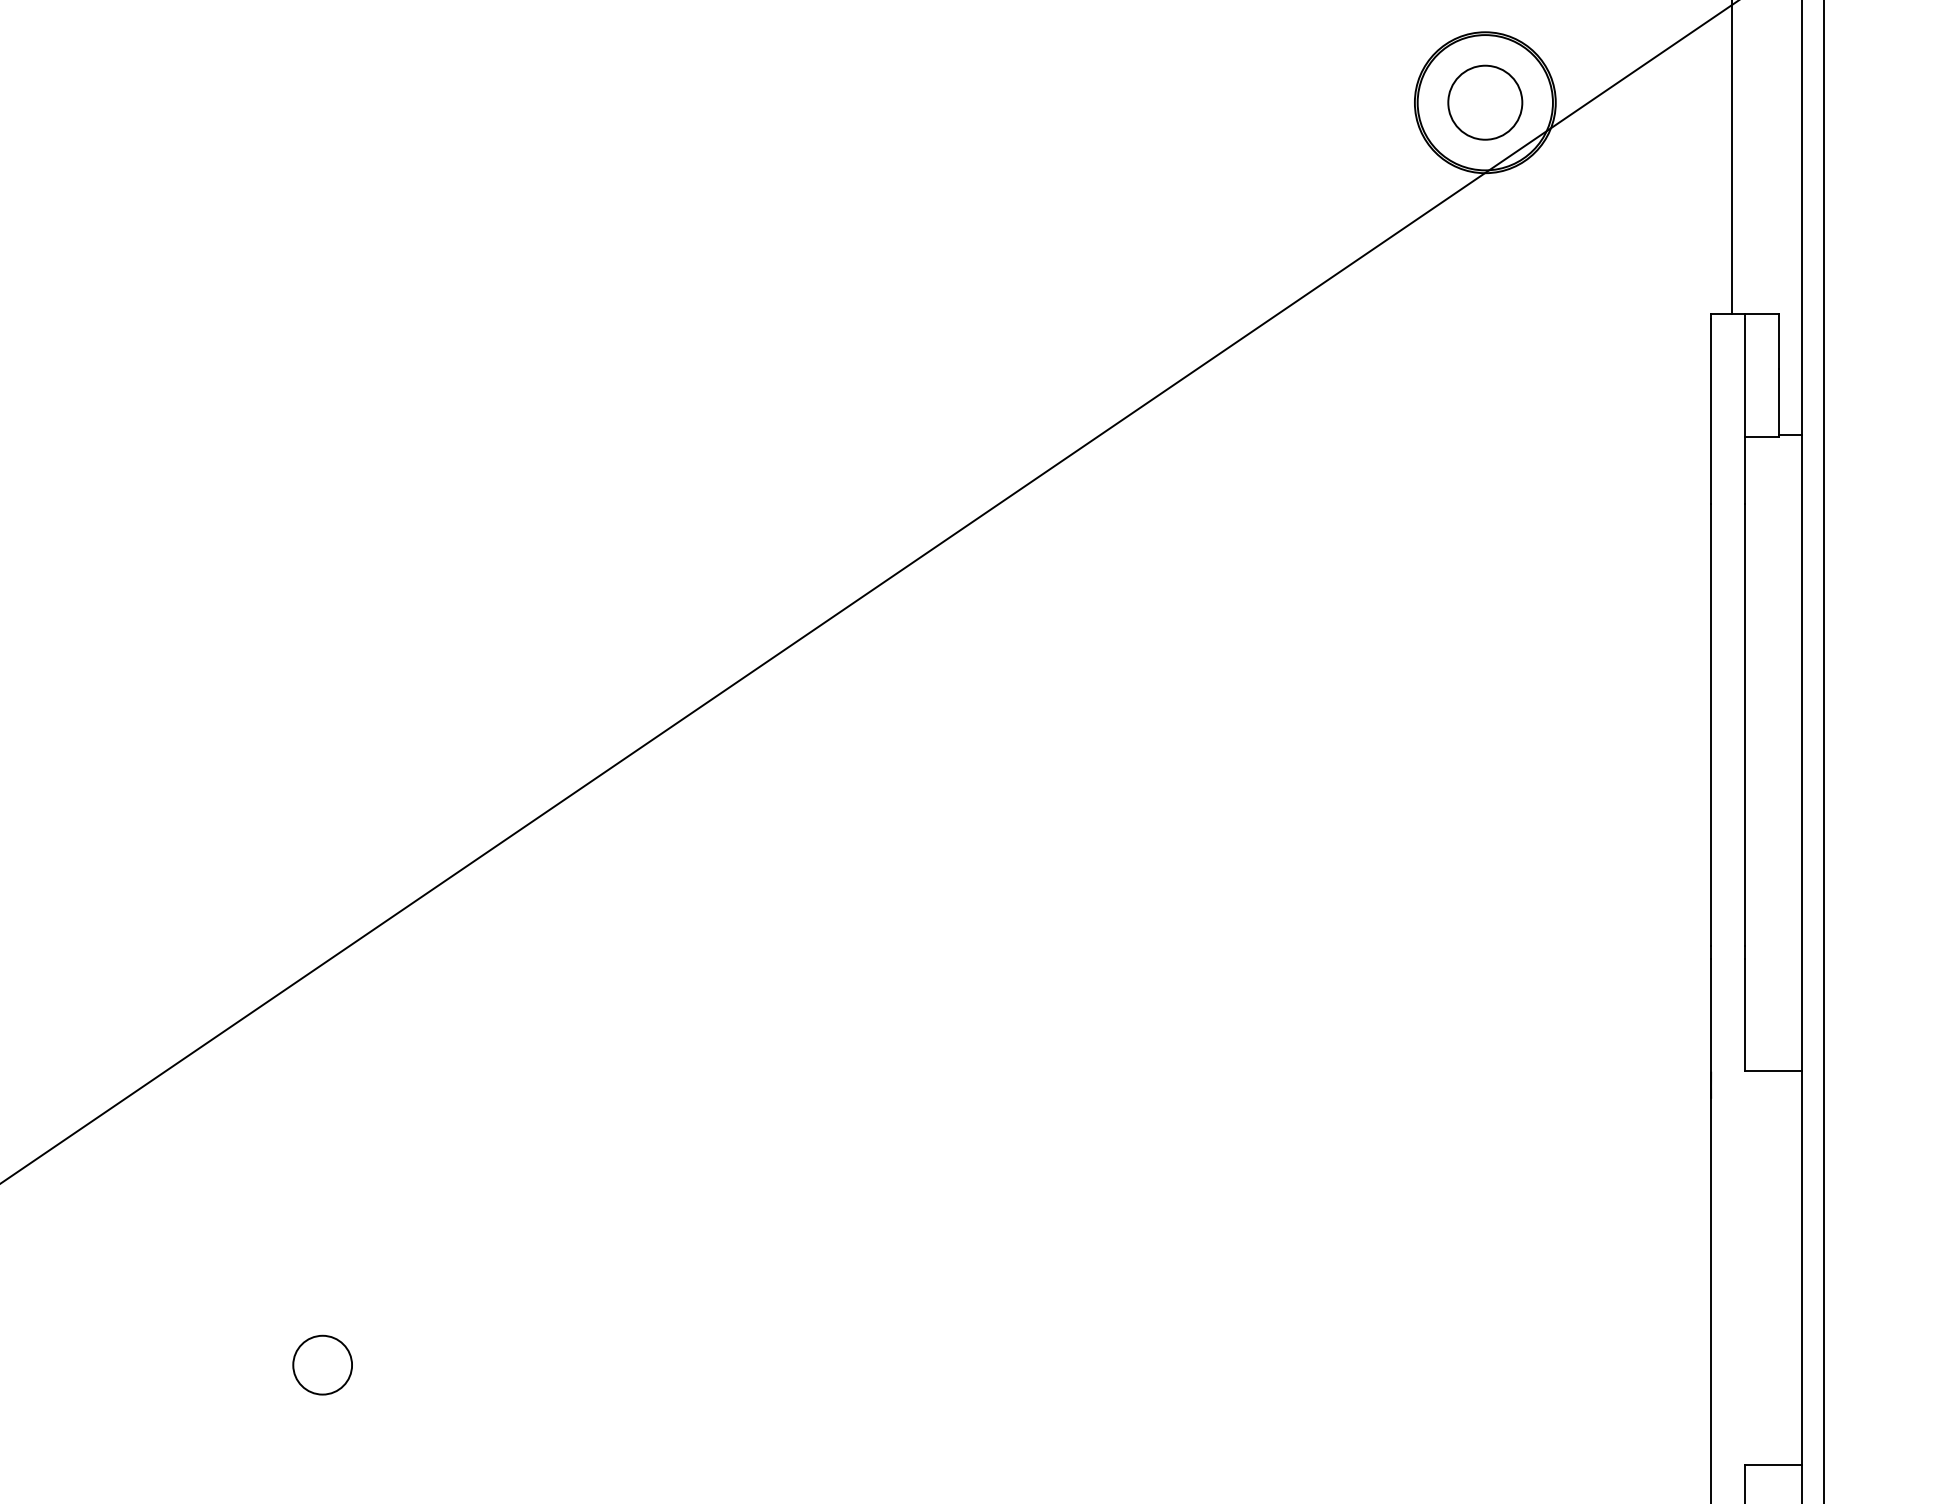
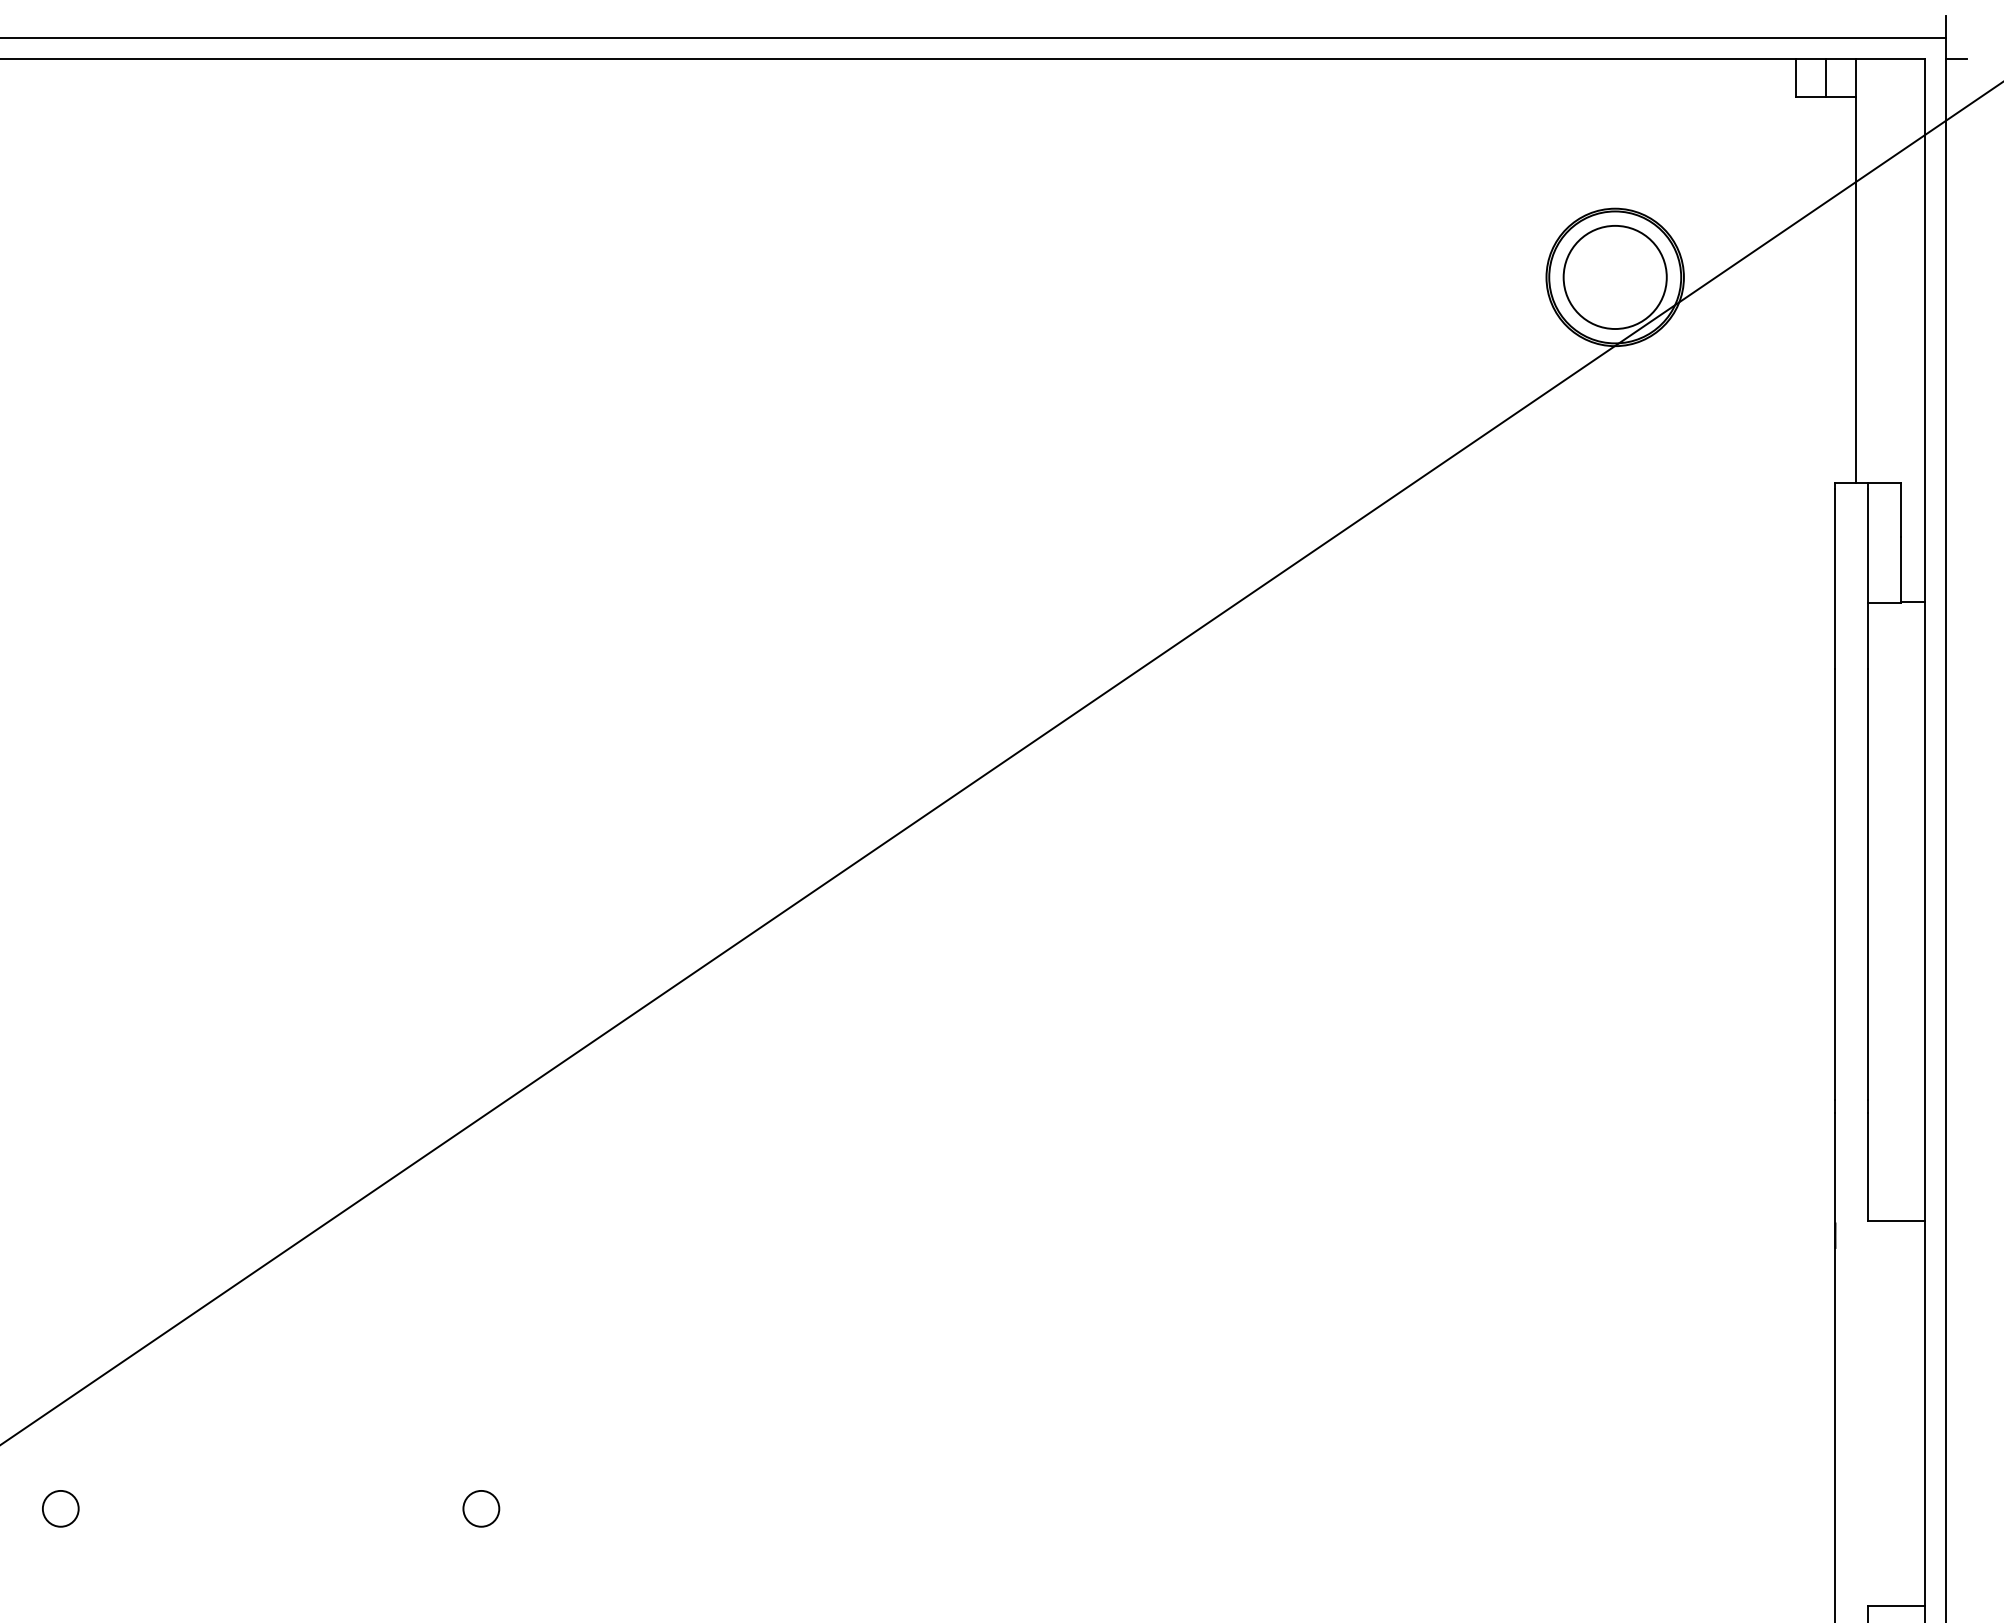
circle: (1484, 102) -> (1614, 277), size x1.43
circle: (322, 1364) -> (481, 1508), size x0.62

